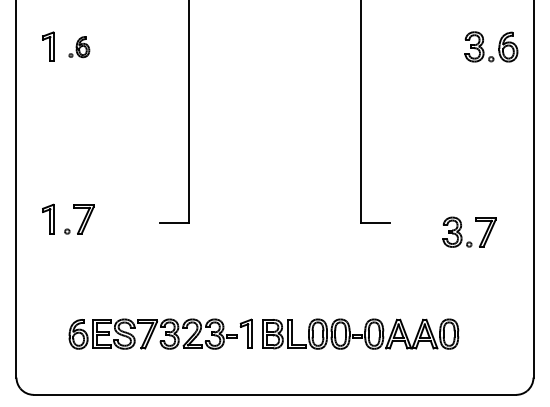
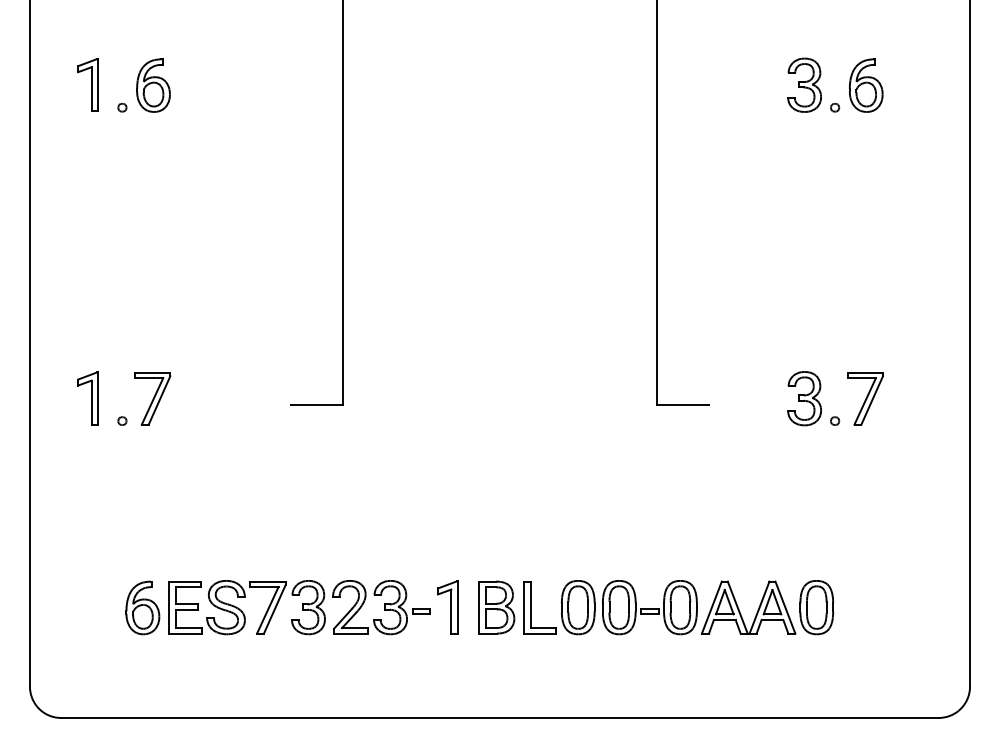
part: (79, 46) -> (144, 84), size x1.43
part: (498, 46) -> (848, 84), moved
part: (461, 228) -> (820, 391), moved

